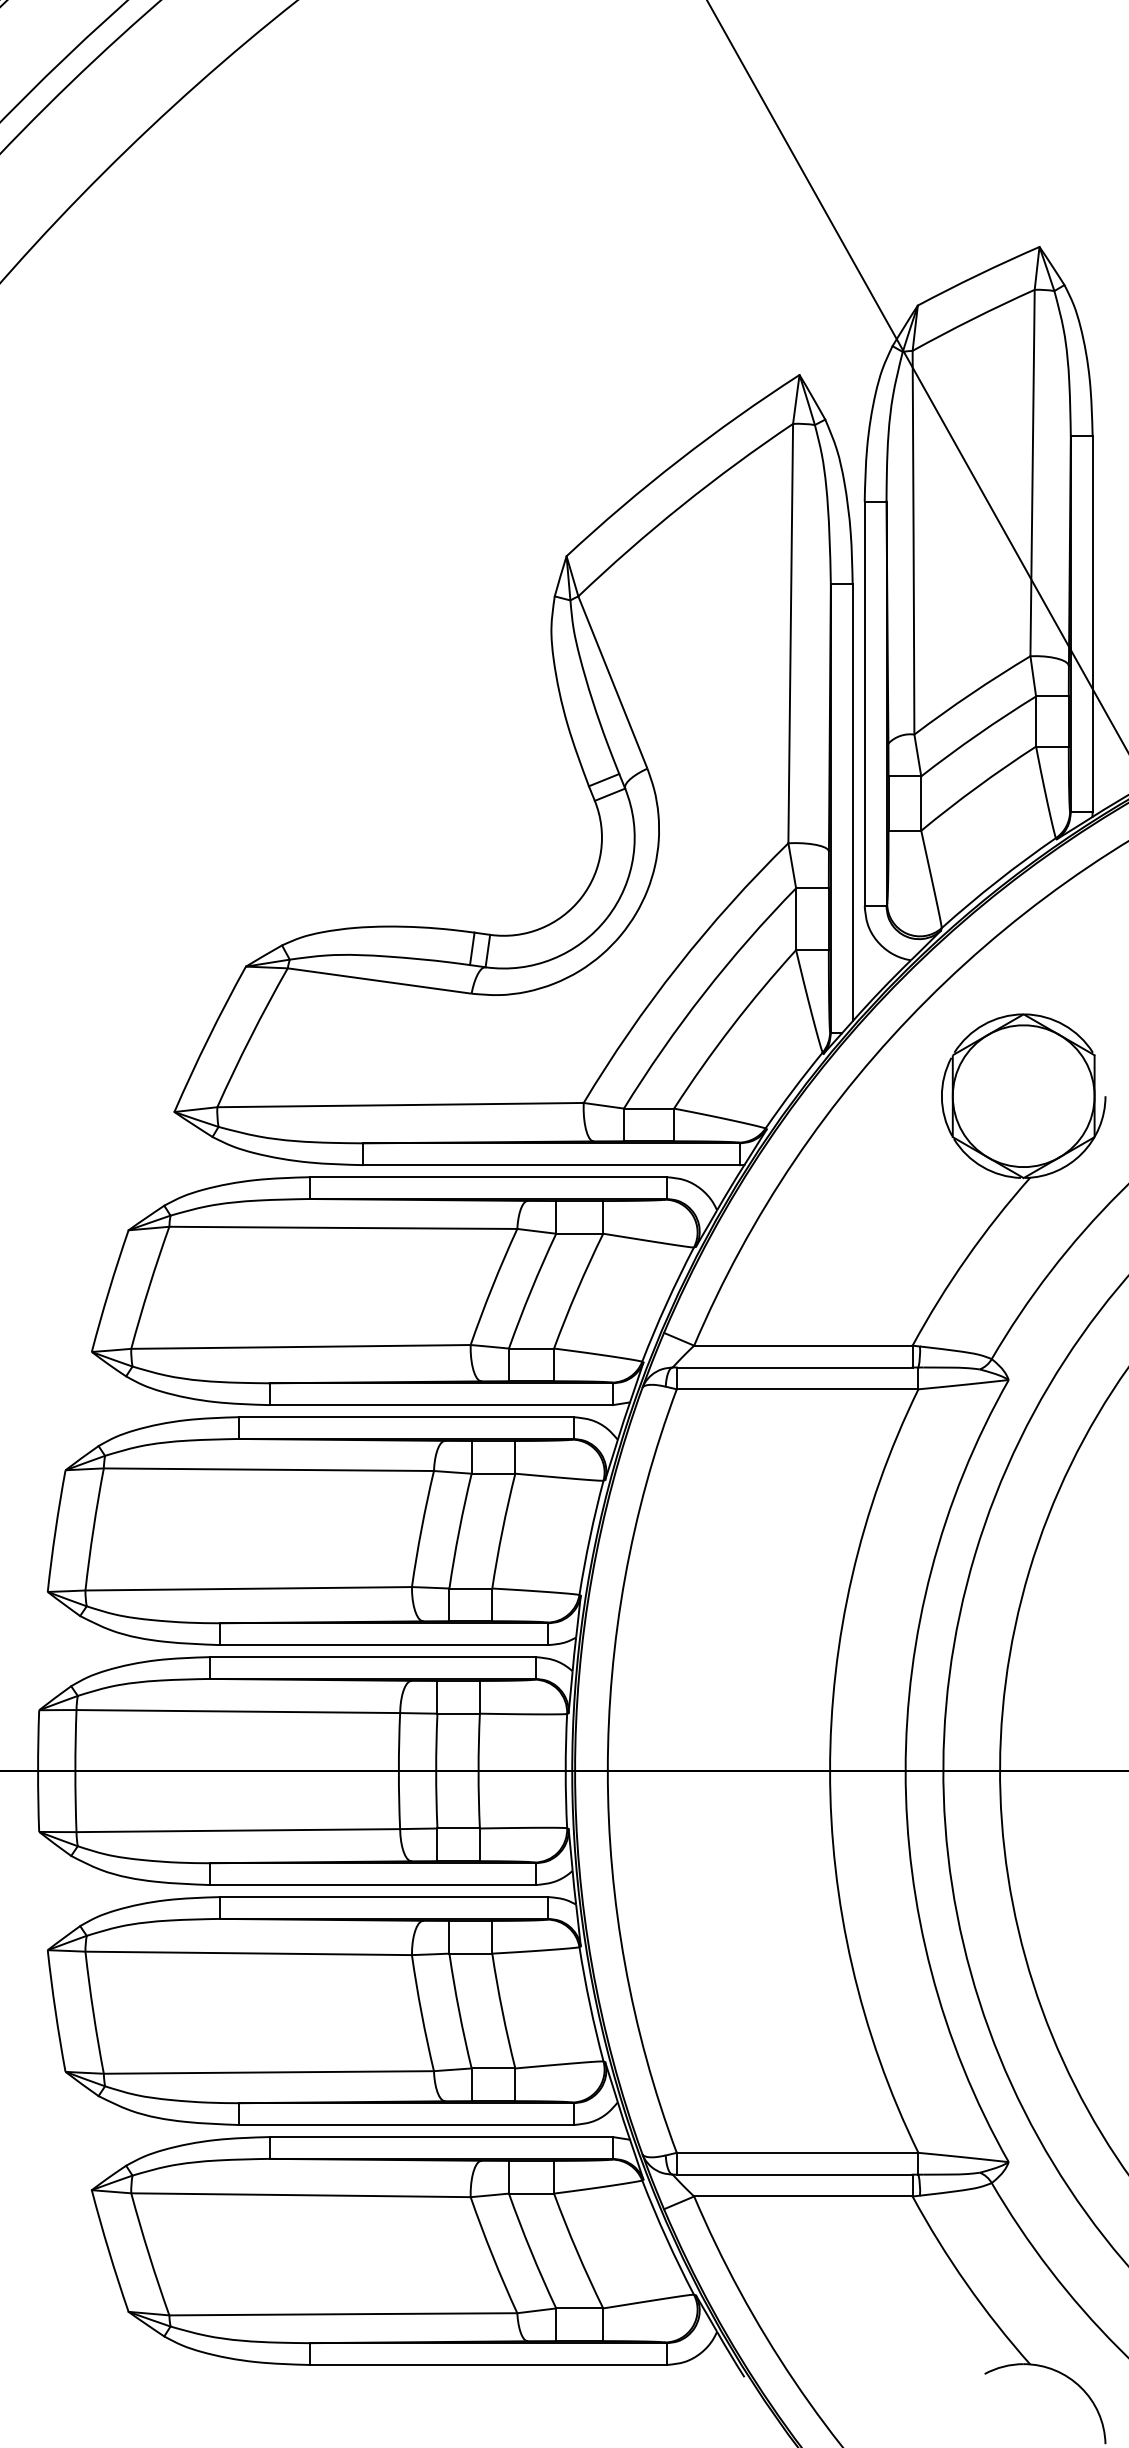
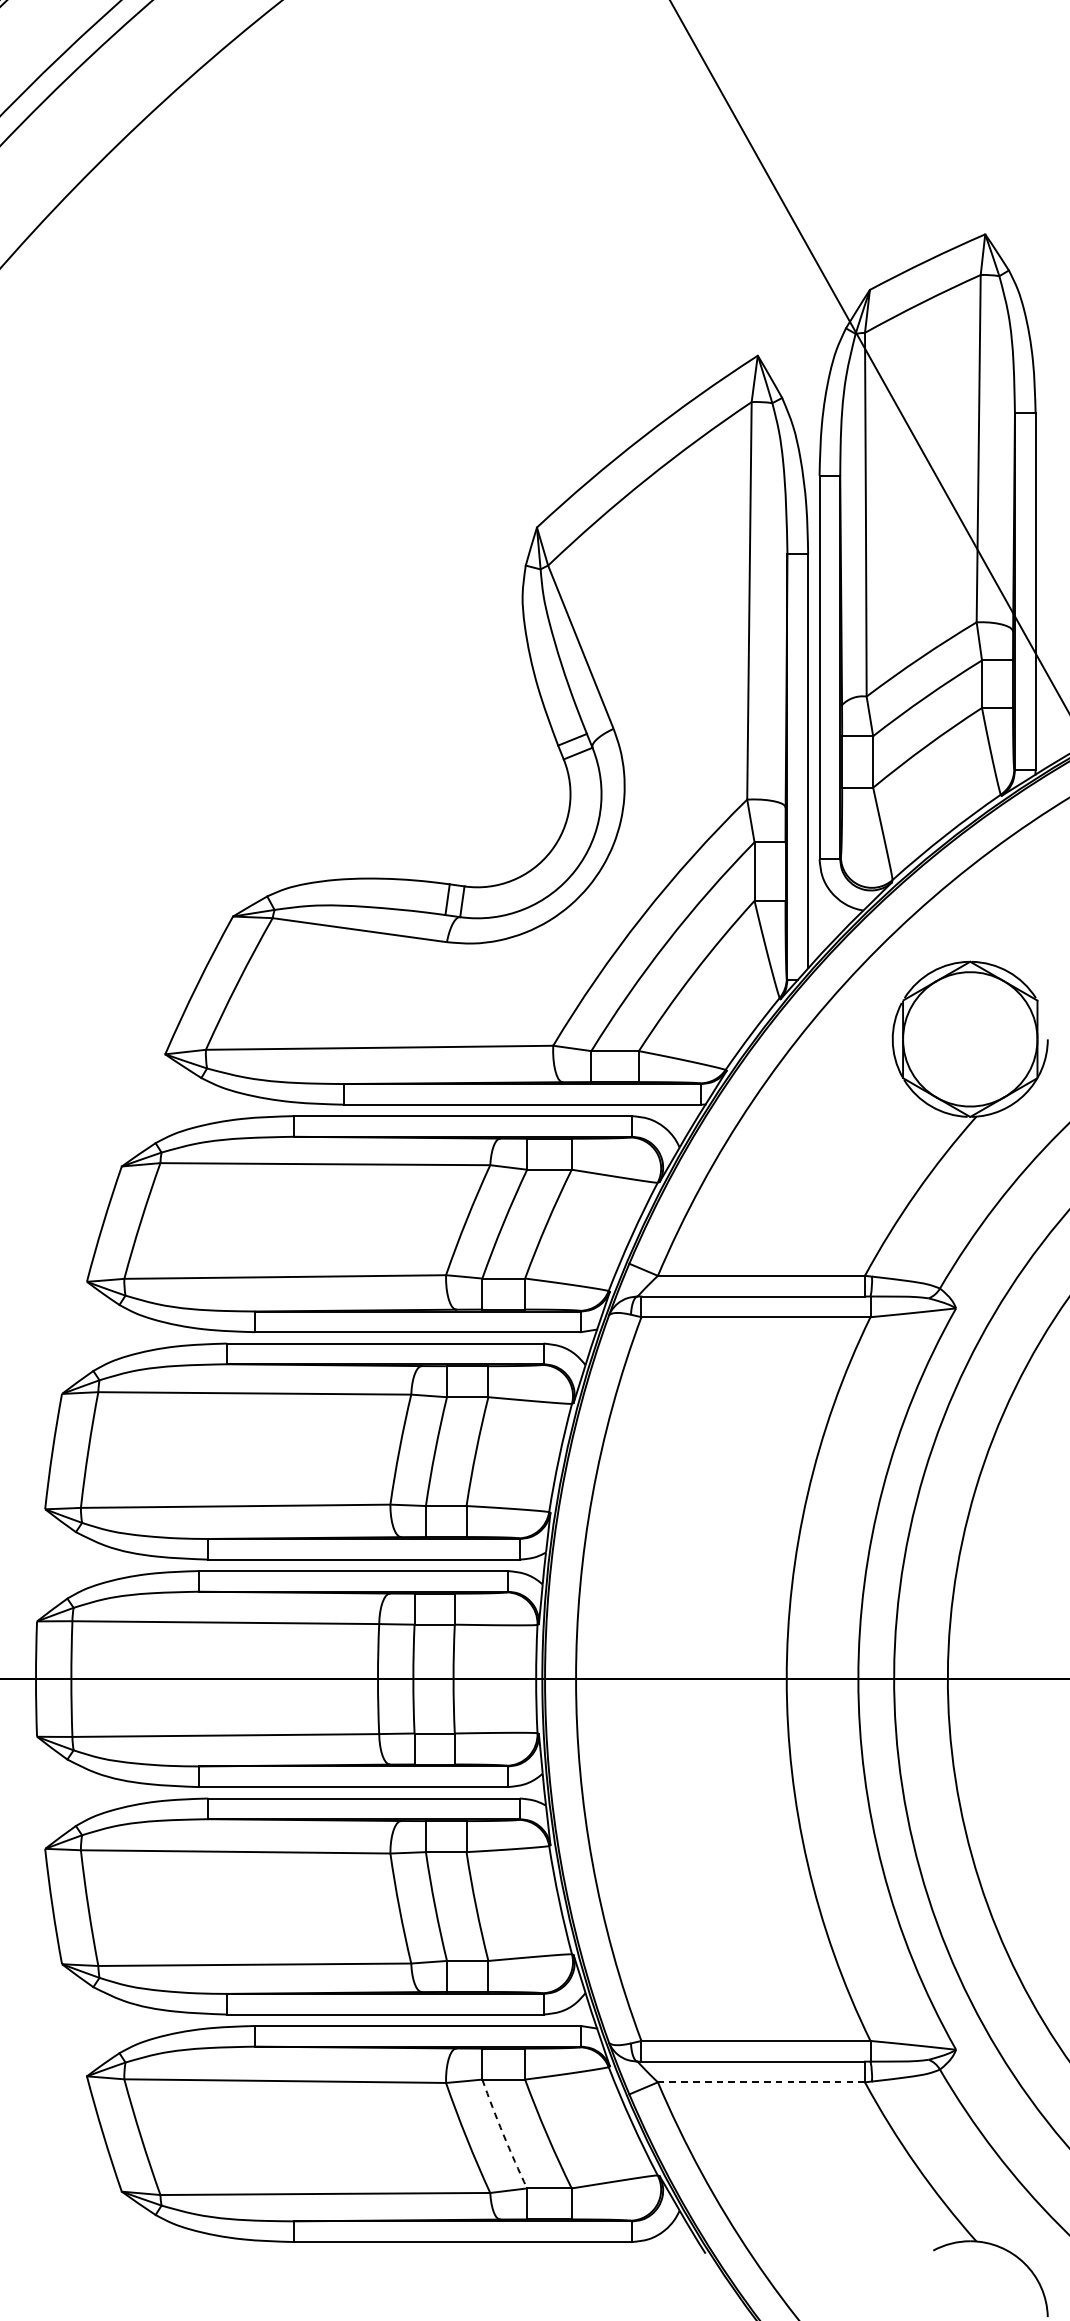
line: (802, 2196) -> (760, 2082), solid -> dashed
arc: (531, 2251) -> (503, 2134), solid -> dashed

